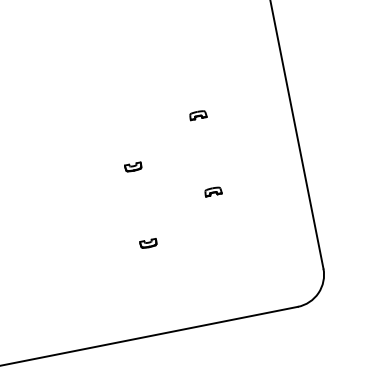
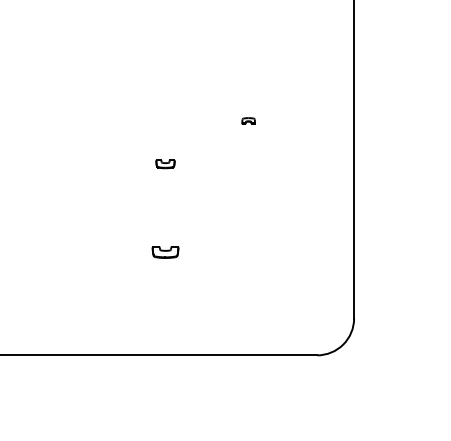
part: (197, 115) -> (248, 120), size x0.7
part: (212, 191) -> (248, 208), removed
part: (148, 243) -> (165, 252), size x1.4

